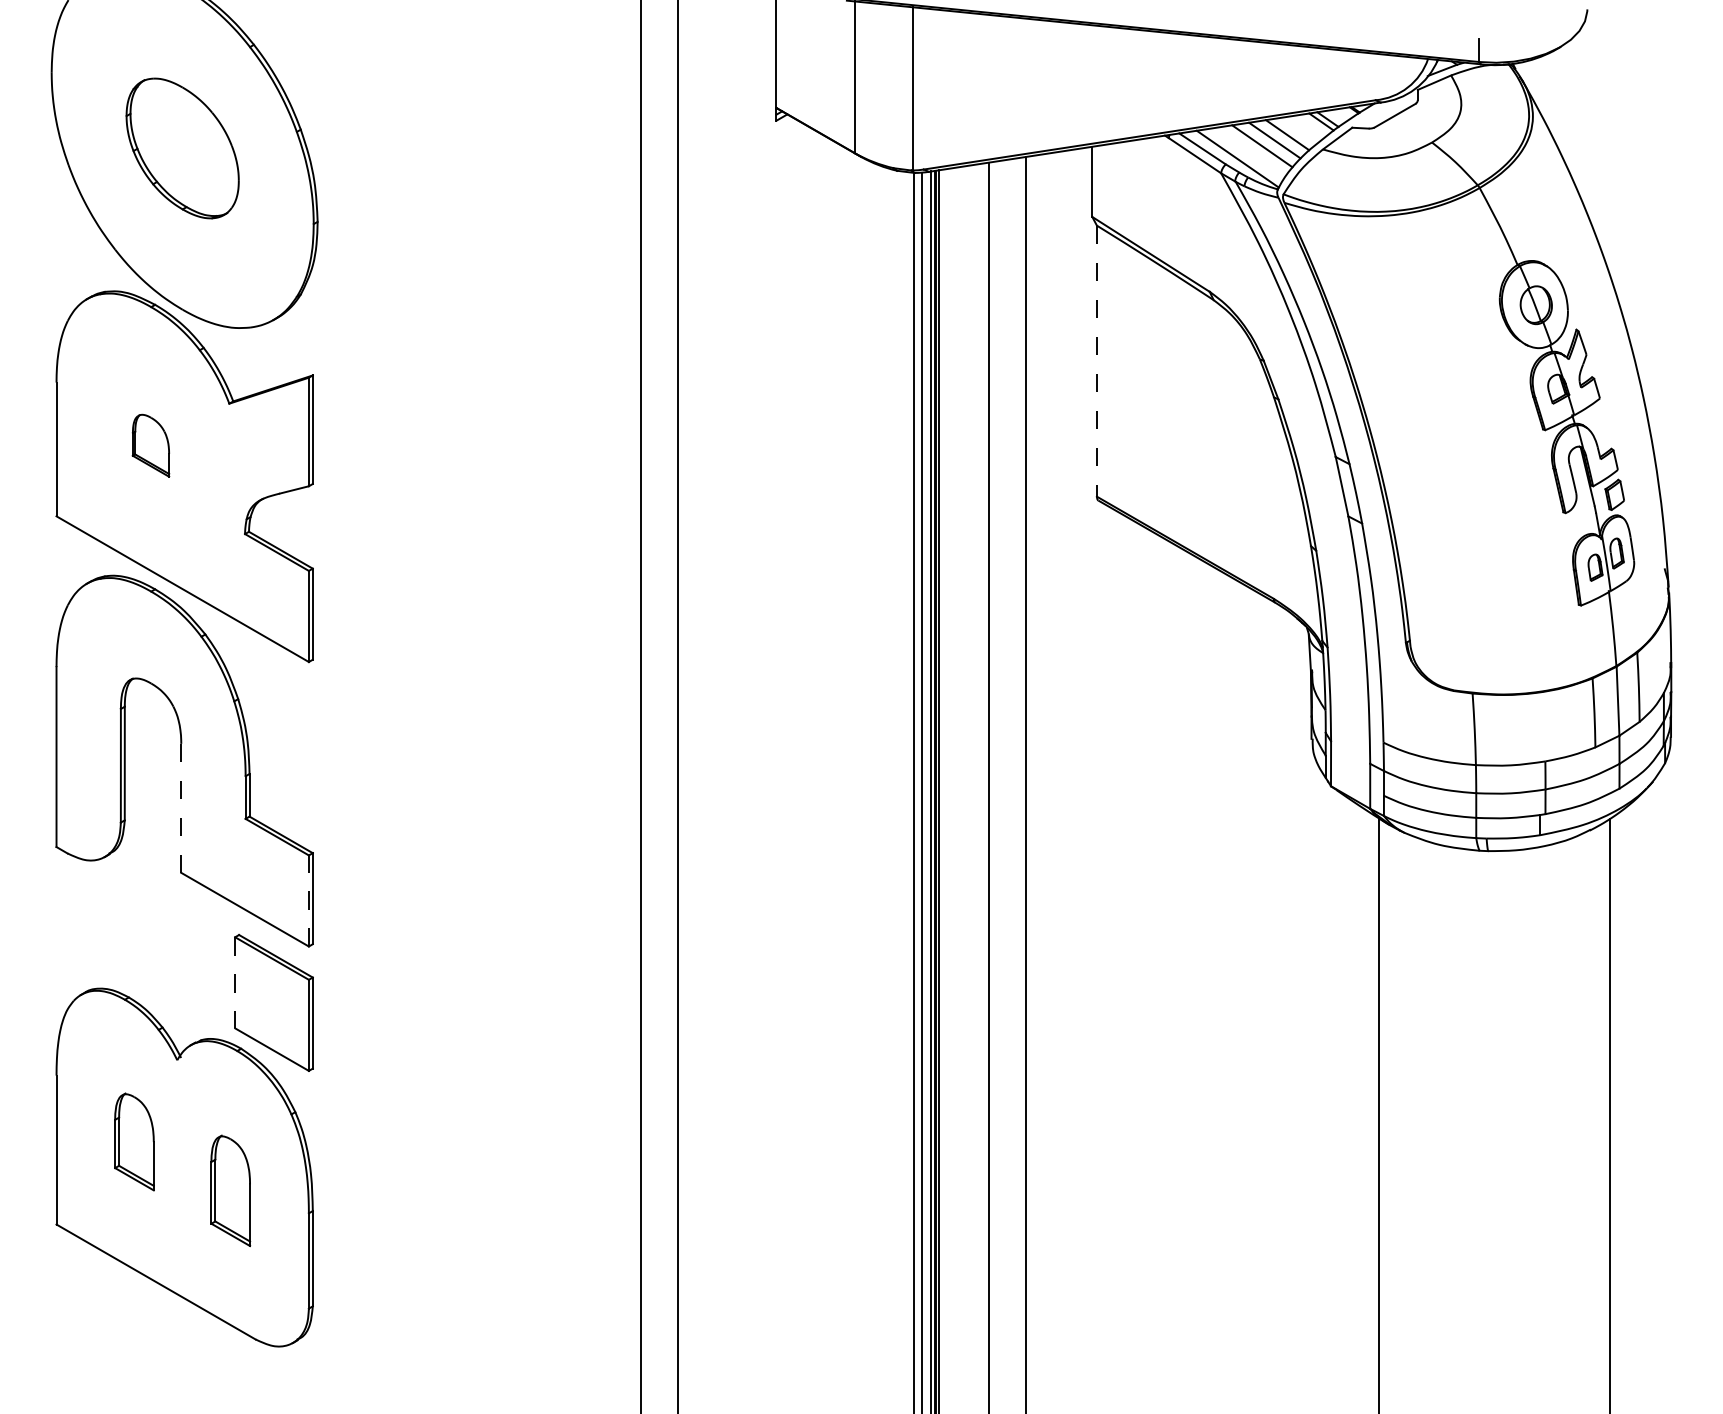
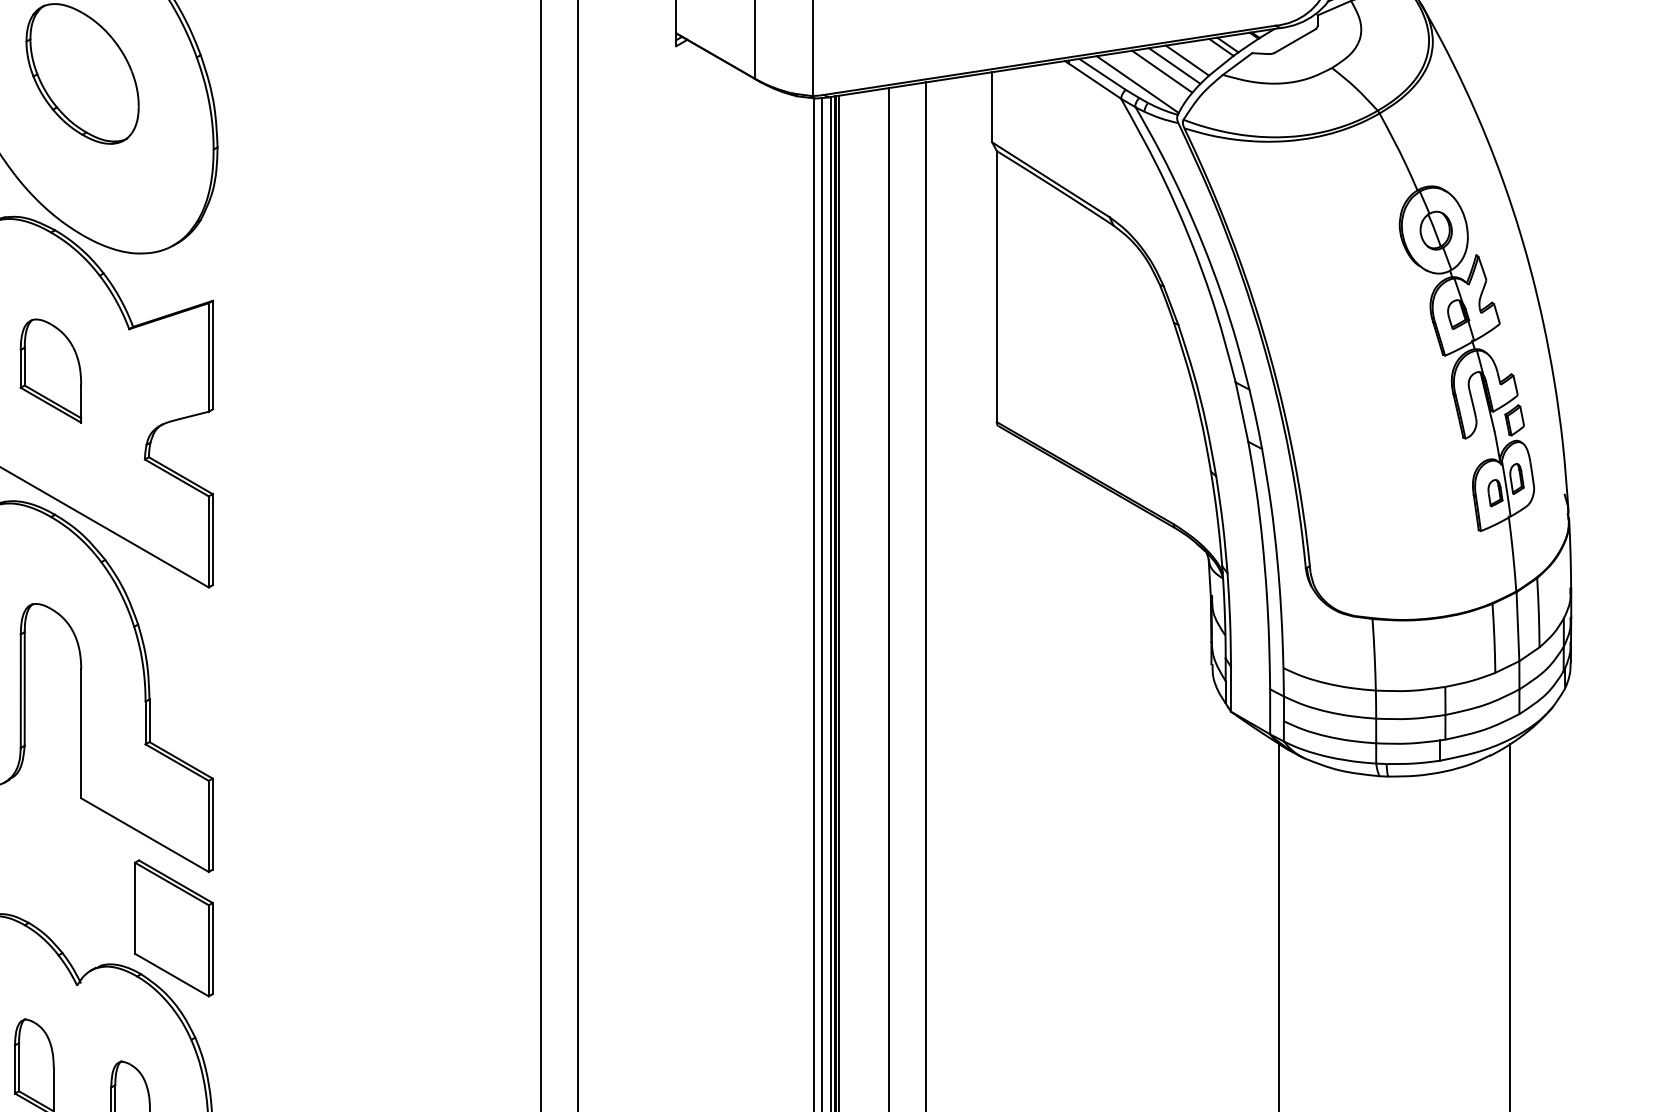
line: (1096, 361) -> (996, 286), dashed -> solid
part: (150, 445) -> (50, 370), size x1.67
line: (181, 808) -> (81, 733), dashed -> solid
line: (308, 900) -> (208, 825), dashed -> solid
line: (235, 982) -> (135, 907), dashed -> solid

